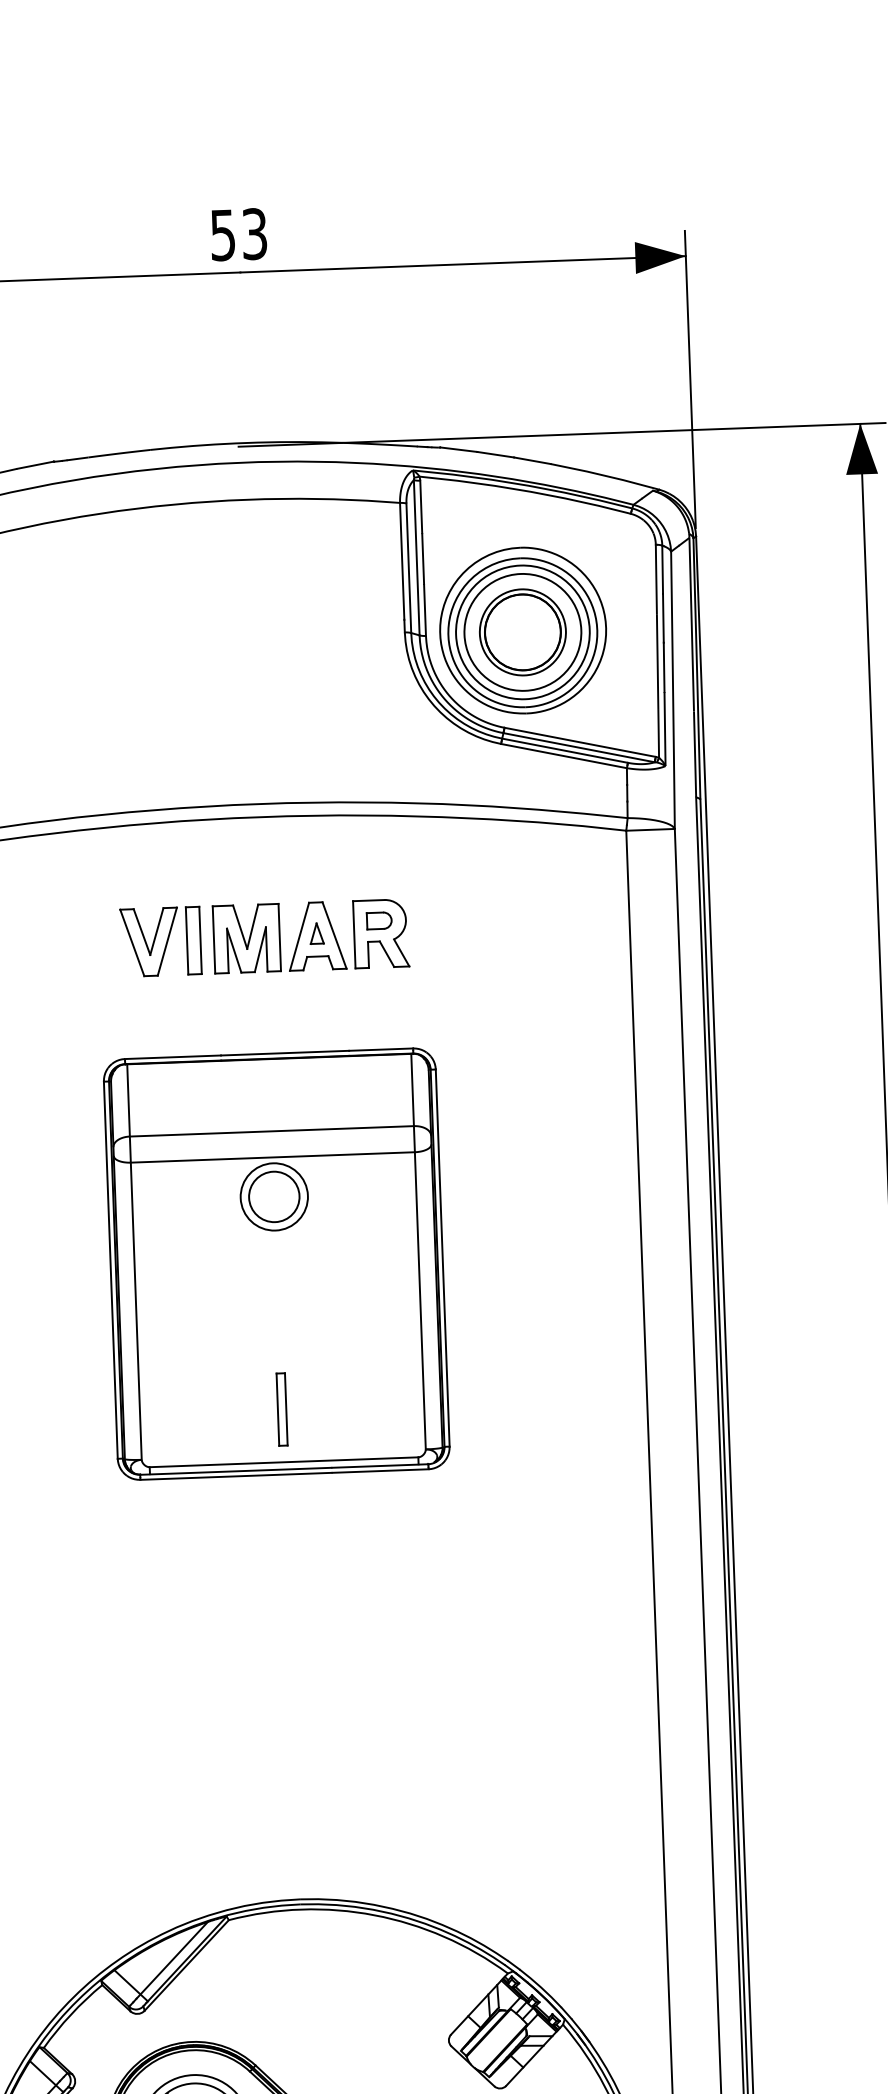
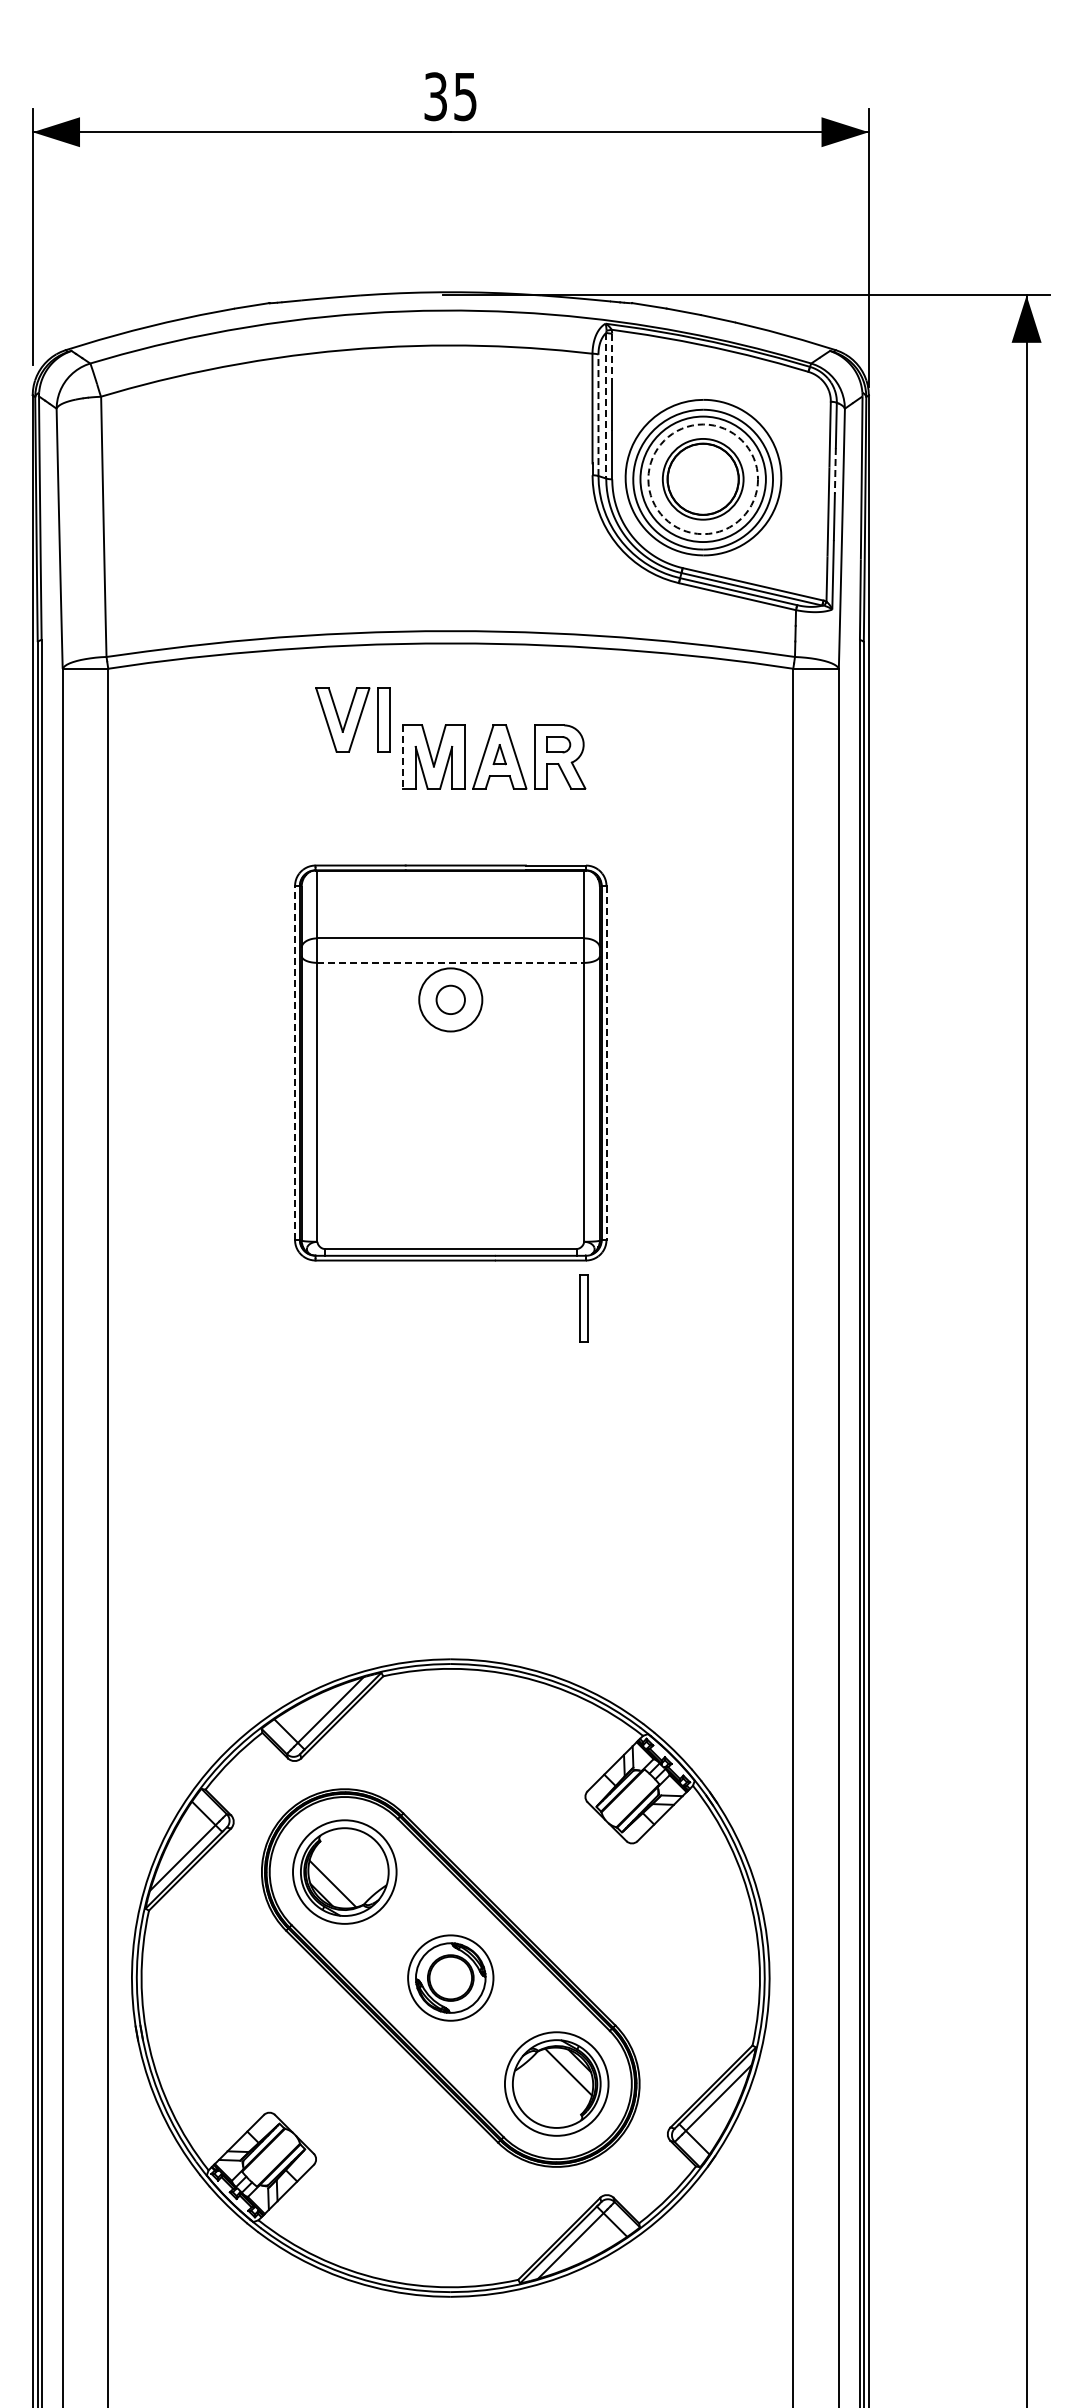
text: (238, 234) -> (450, 96), 53 -> 35
line: (421, 507) -> (612, 358), solid -> dashed
line: (416, 557) -> (606, 405), solid -> dashed
line: (408, 568) -> (598, 415), solid -> dashed
line: (663, 617) -> (835, 470), solid -> dashed
circle: (523, 632) -> (703, 479), solid -> dashed
line: (214, 939) -> (403, 756), solid -> dashed
part: (160, 941) -> (352, 719), moved
line: (273, 1157) -> (451, 962), solid -> dashed
circle: (274, 1196) -> (450, 999), size x0.6
line: (442, 1258) -> (606, 1063), solid -> dashed
line: (111, 1270) -> (295, 1063), solid -> dashed
part: (281, 1409) -> (583, 1308), moved

